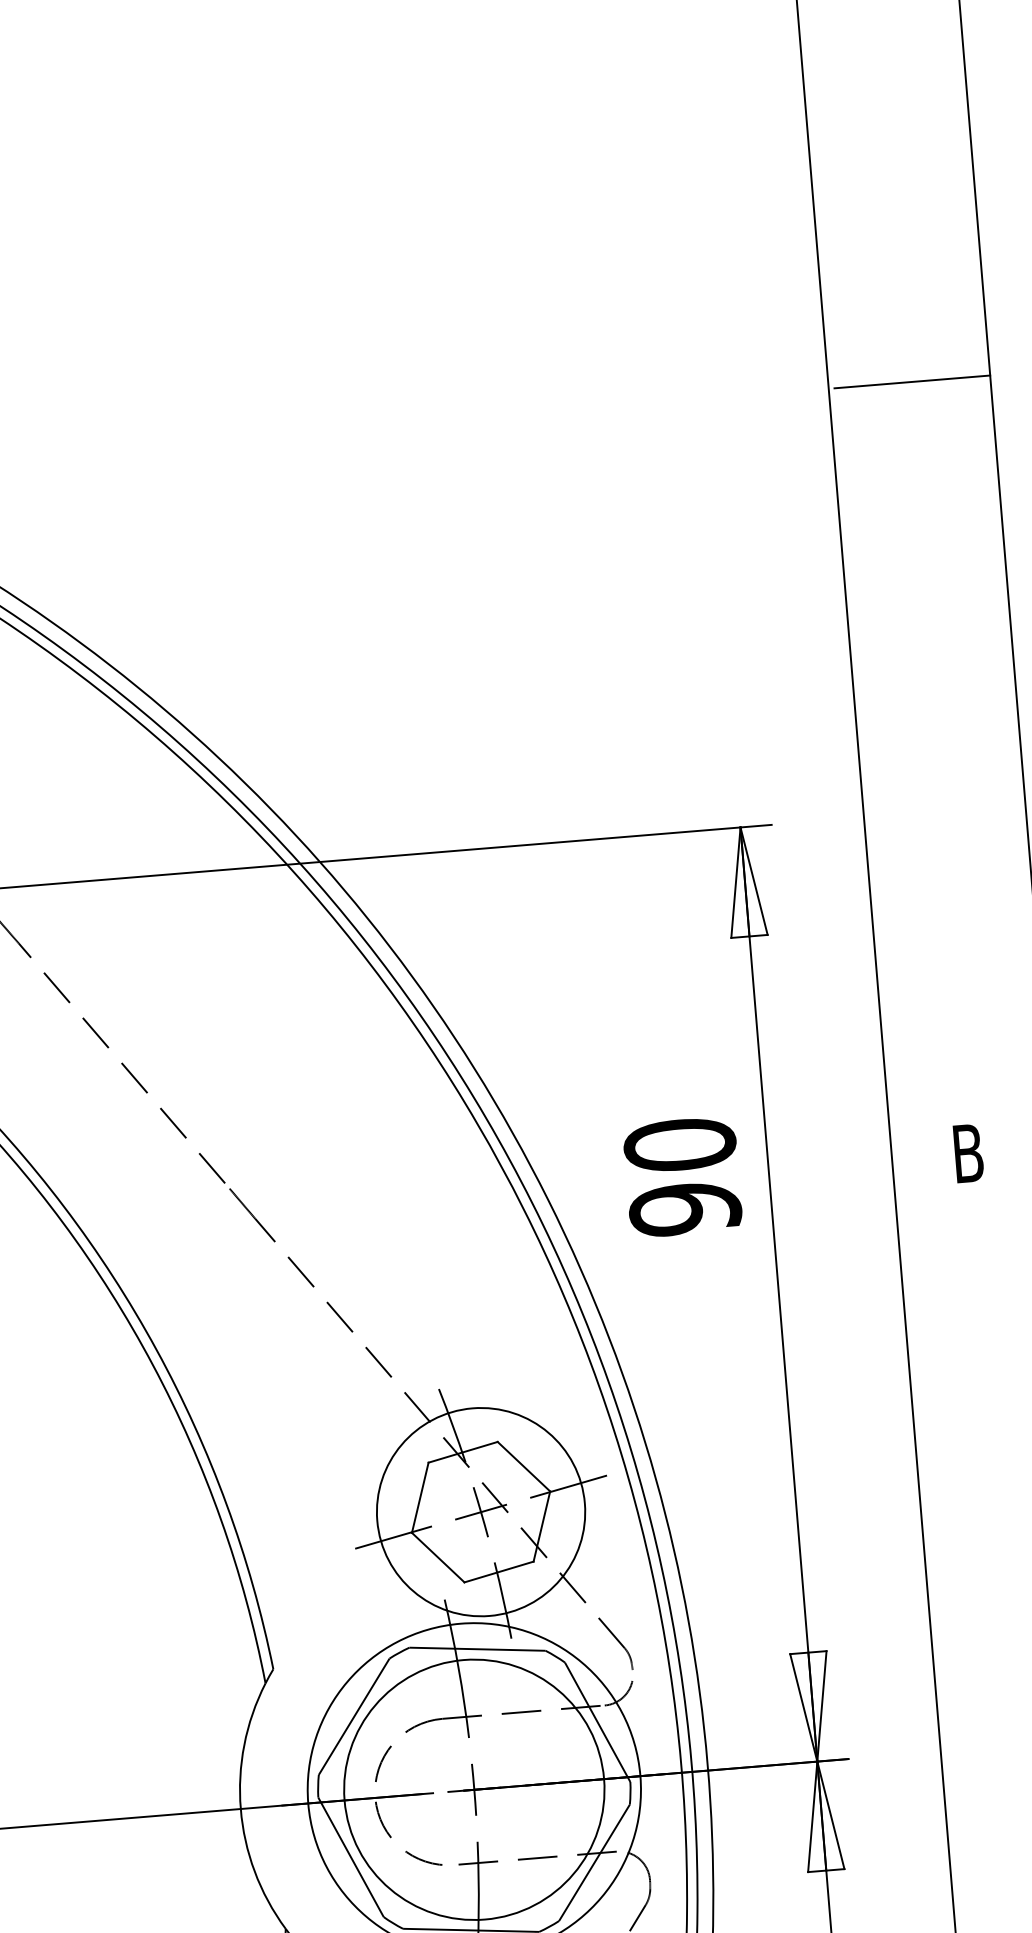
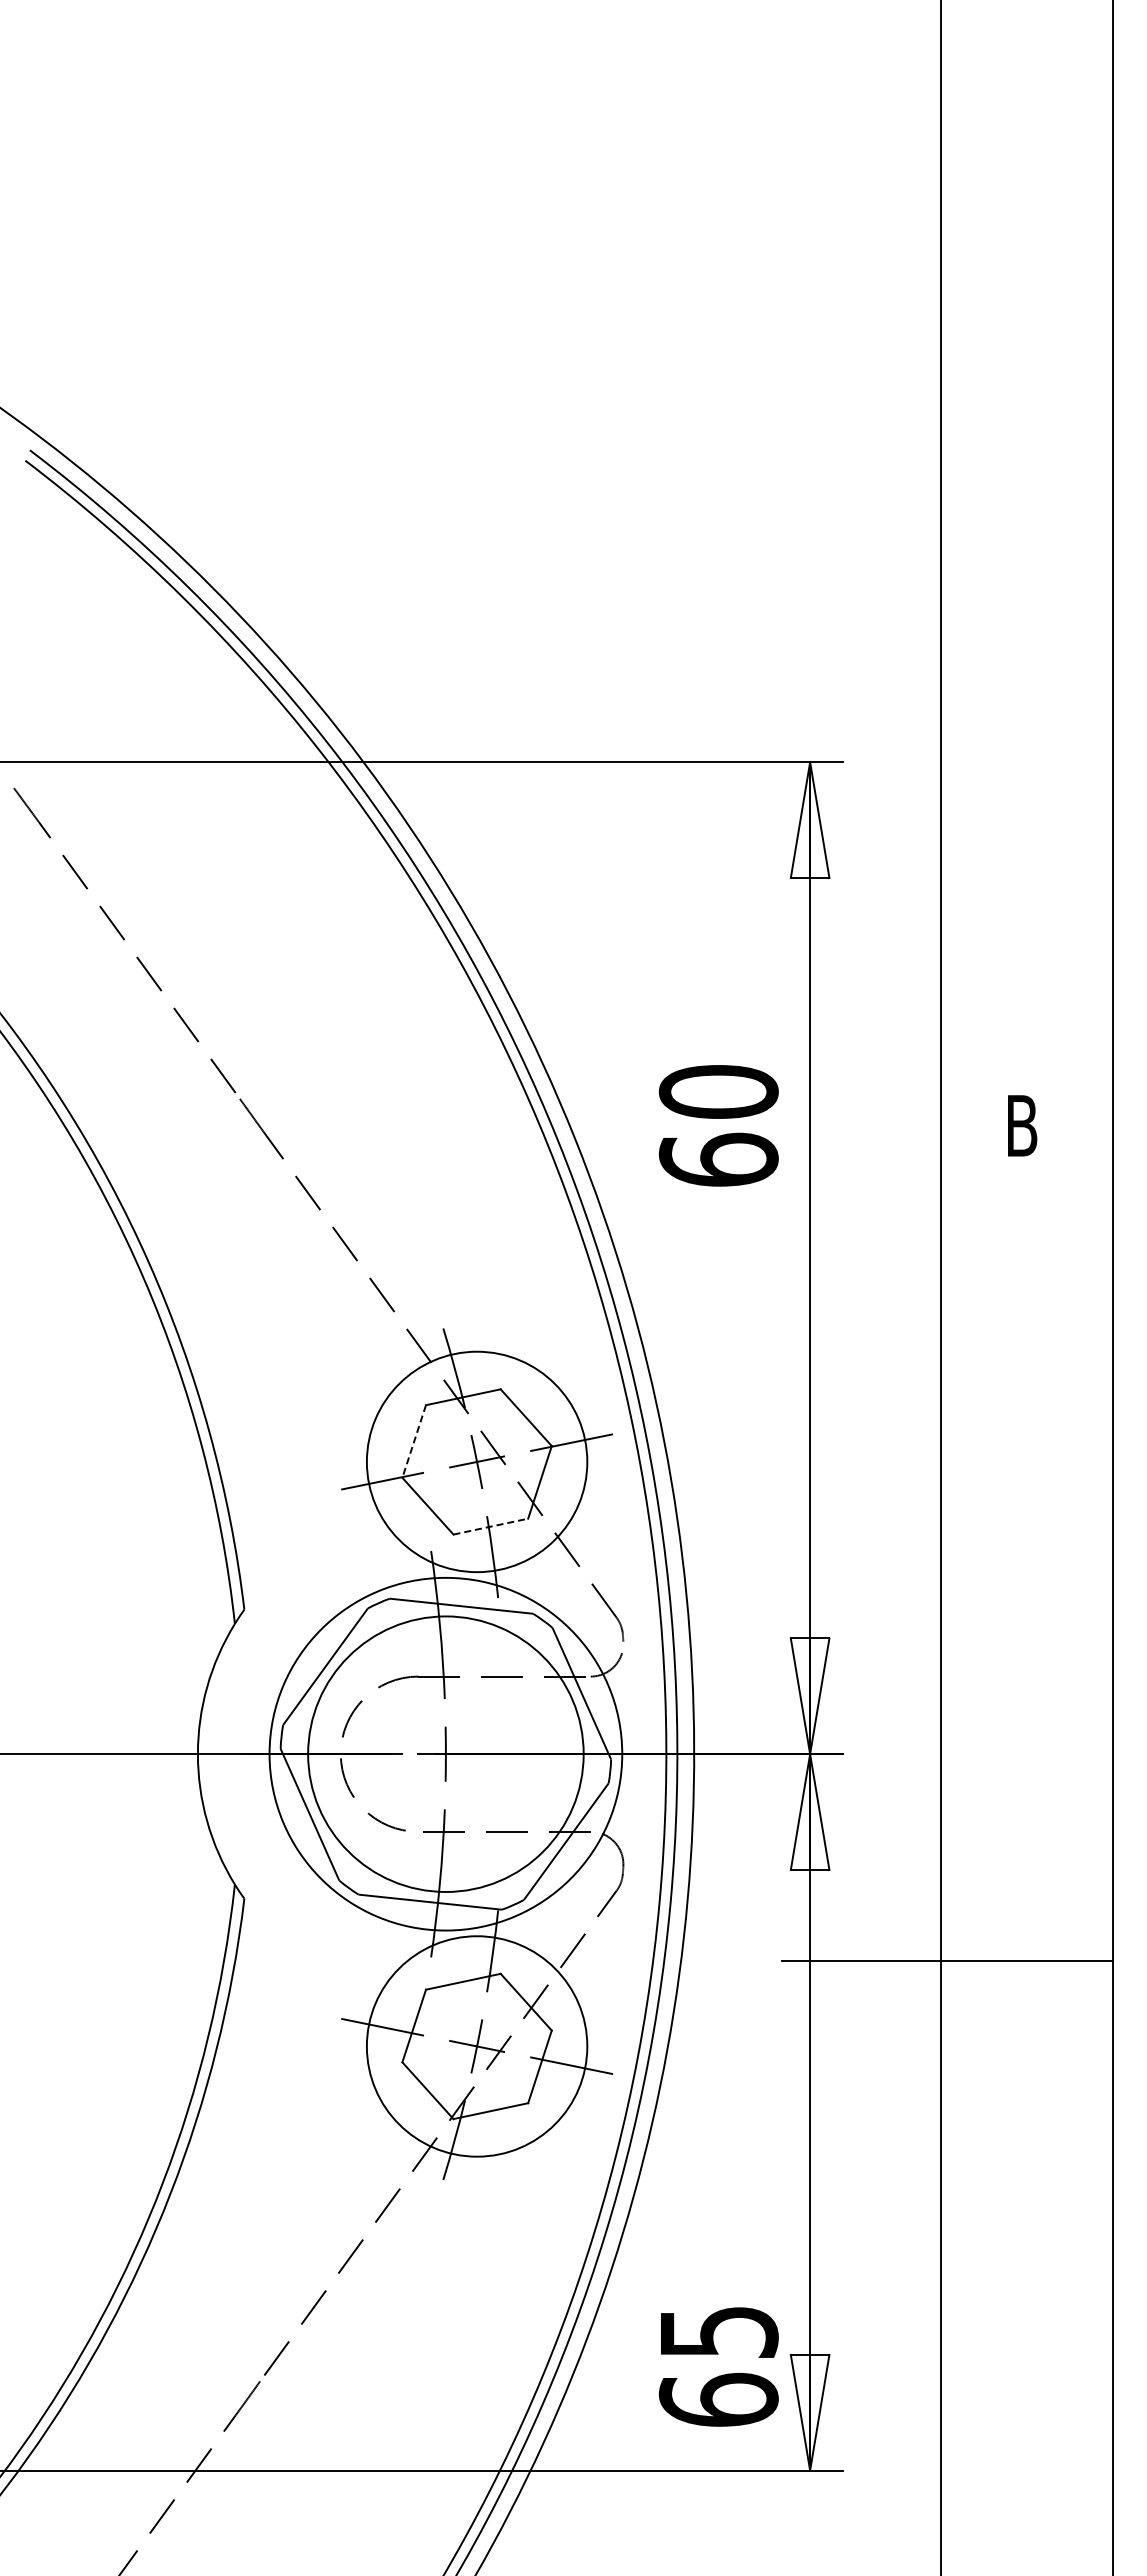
line: (911, 382) -> (1029, 307), removed
text: (685, 1208) -> (718, 1159), 90 -> 60
line: (420, 1497) -> (414, 1441), solid -> dashed
line: (499, 1571) -> (491, 1526), solid -> dashed

